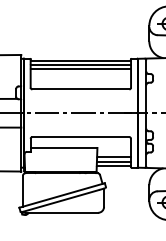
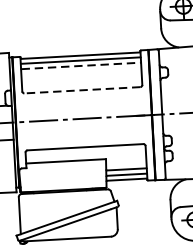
line: (80, 69) -> (80, 66), solid -> dashed
line: (80, 89) -> (81, 90), solid -> dashed

